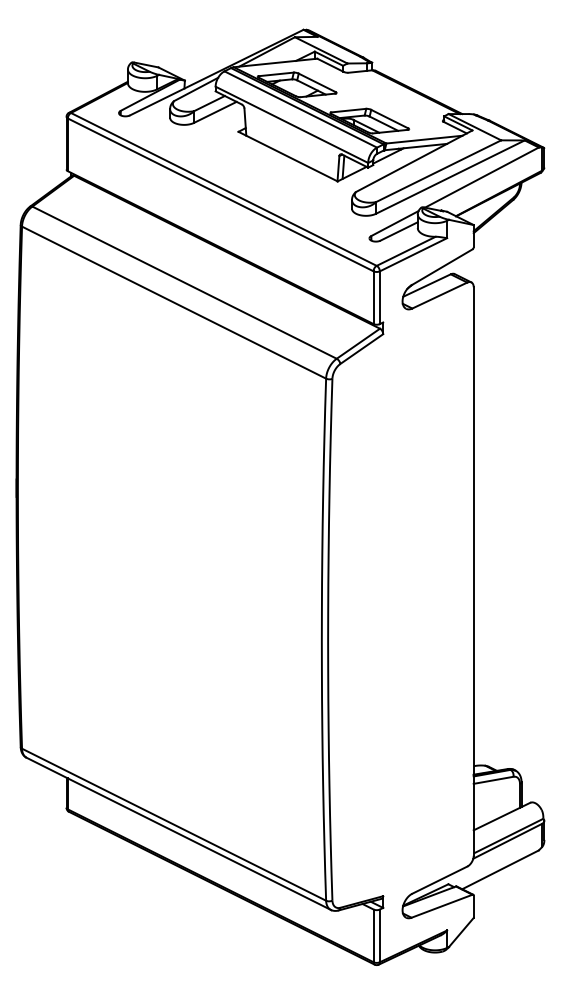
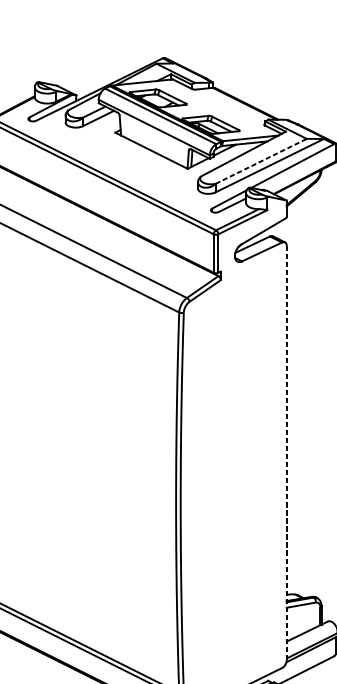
line: (438, 171) -> (261, 161), solid -> dashed
line: (473, 572) -> (286, 453), solid -> dashed

